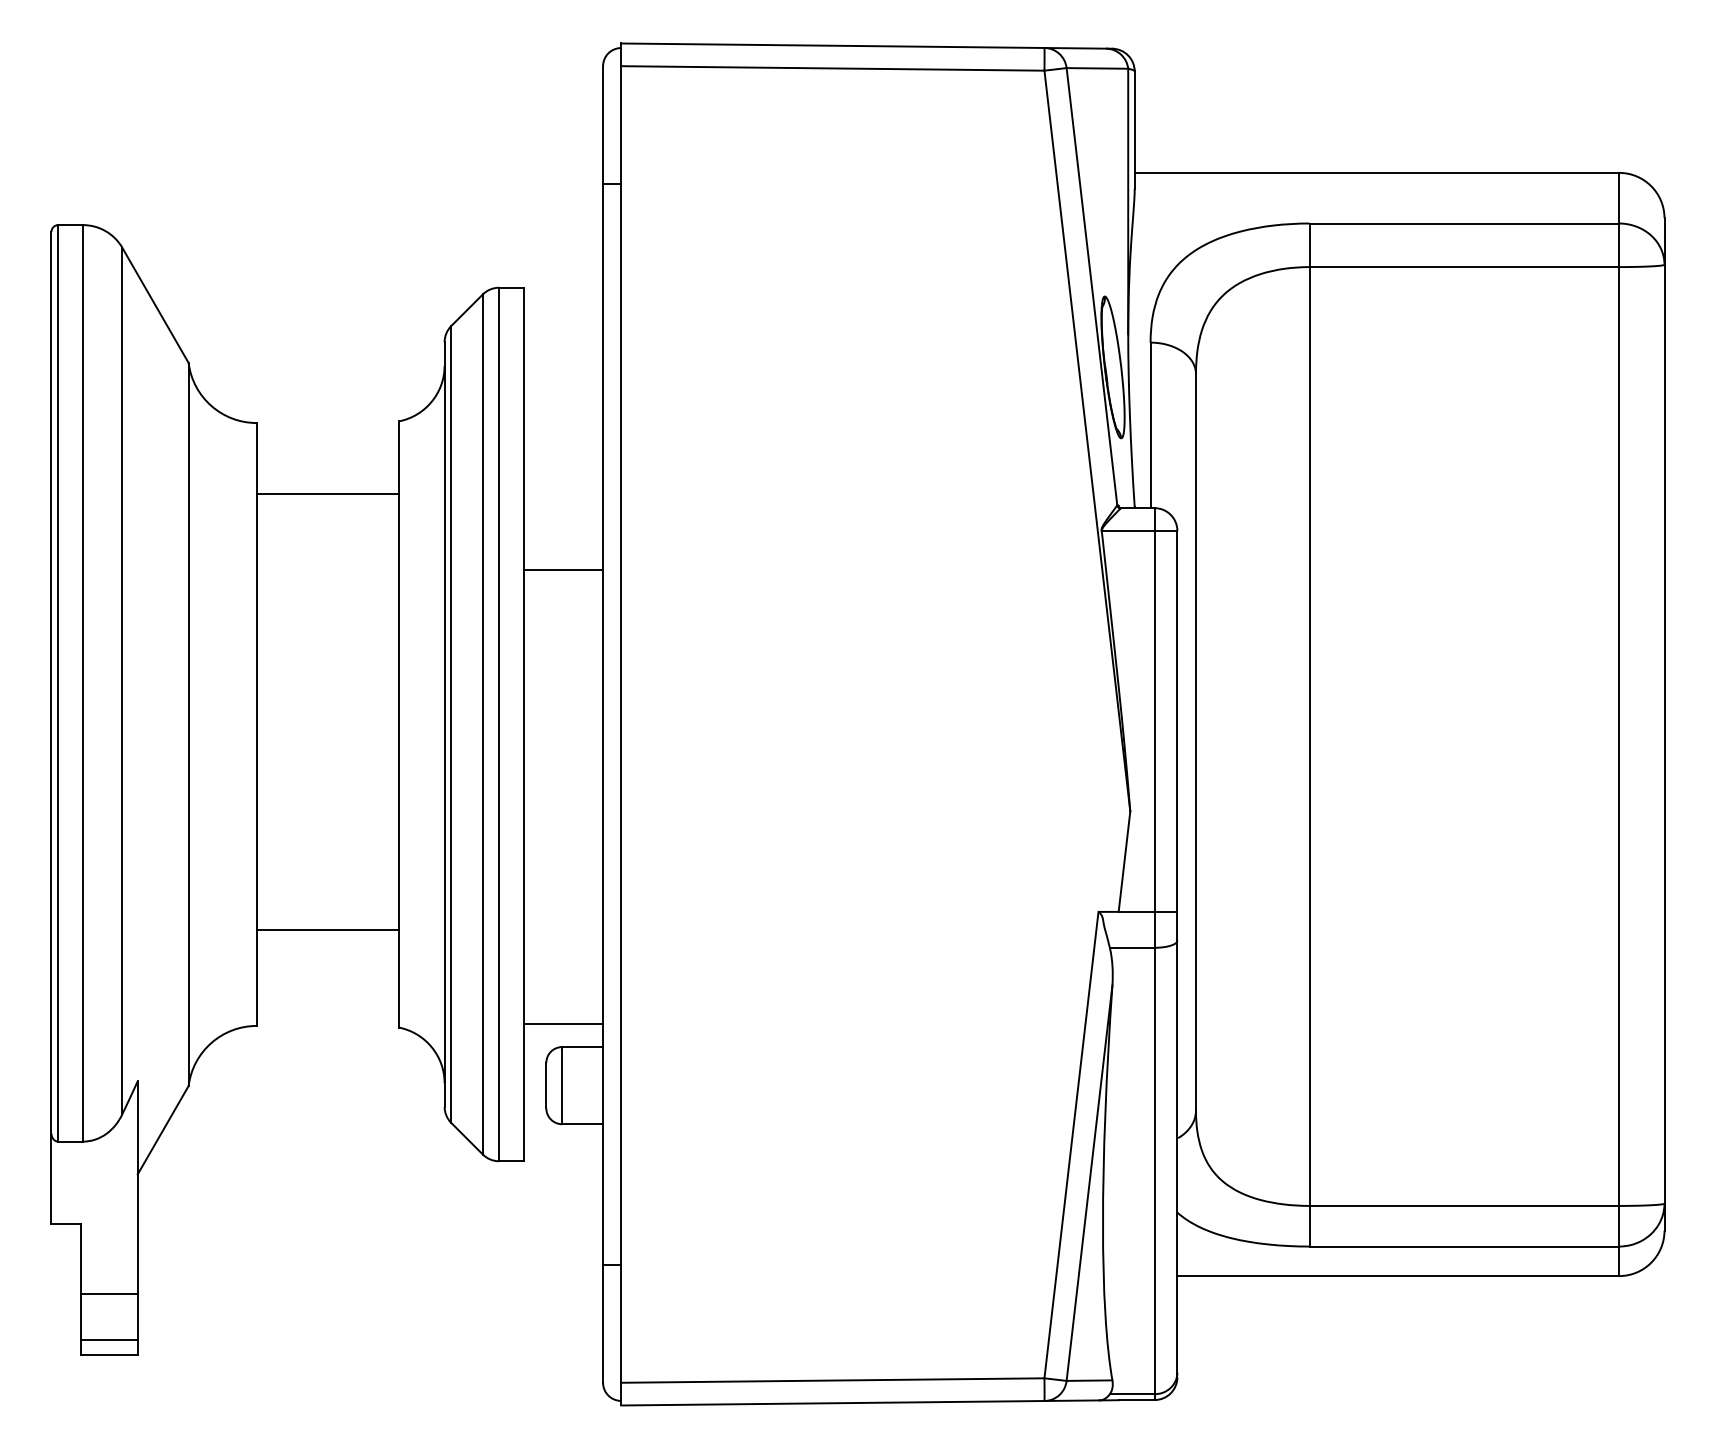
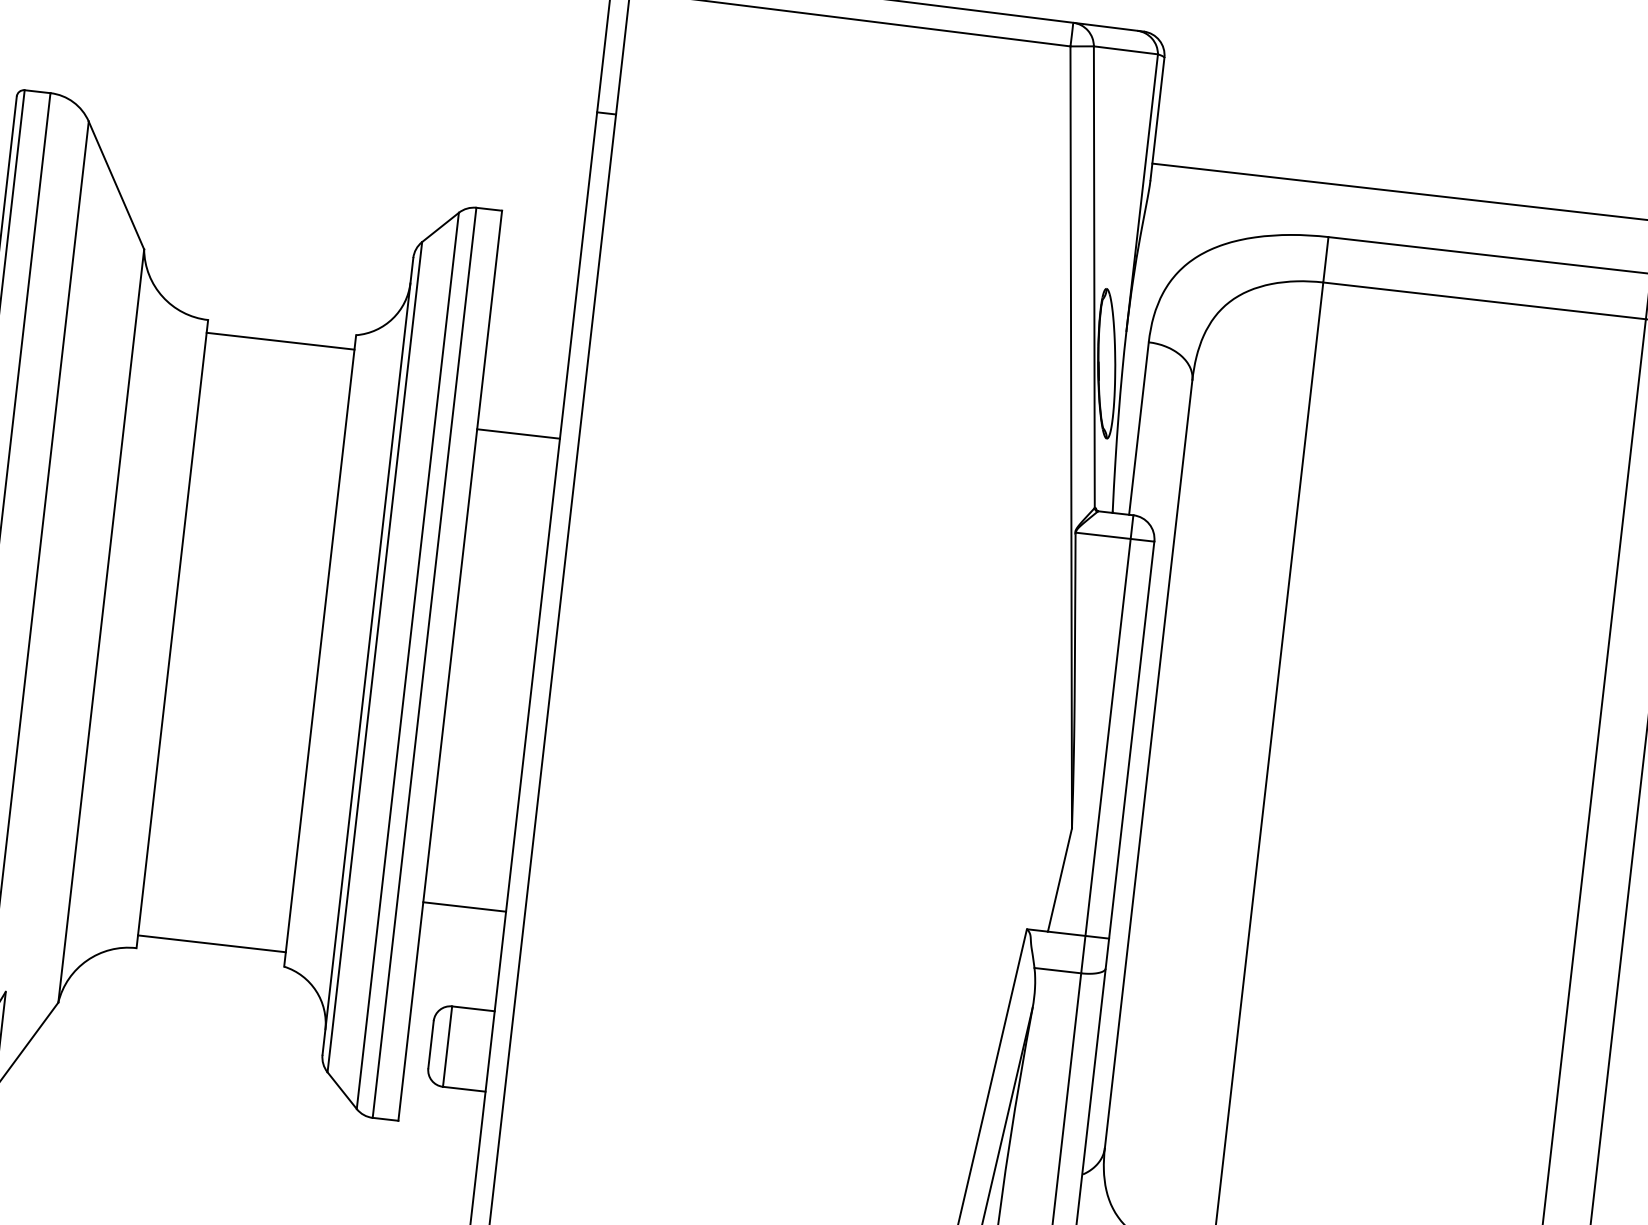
line: (327, 494) -> (280, 341), moved
line: (563, 570) -> (518, 434), moved
line: (327, 929) -> (211, 943), moved
line: (563, 1024) -> (464, 907), moved

